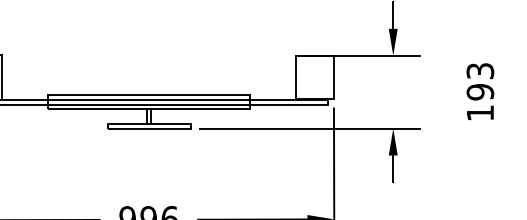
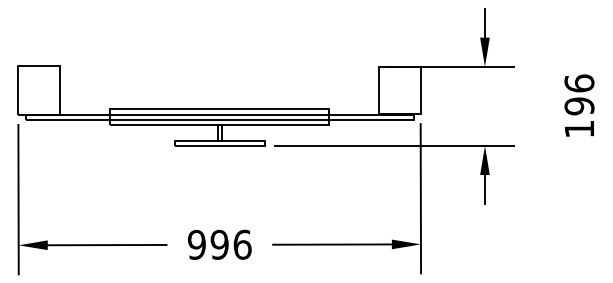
text: (480, 71) -> (579, 83), 193 -> 196

